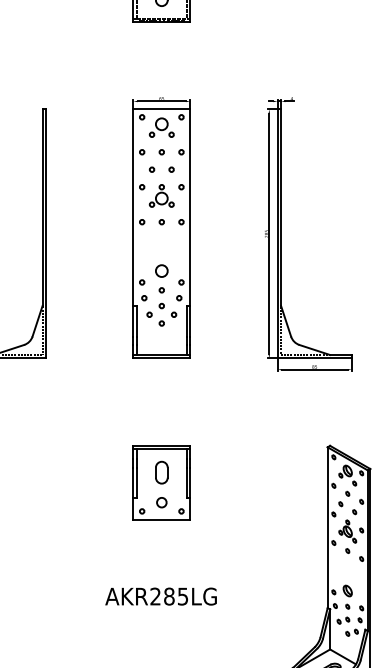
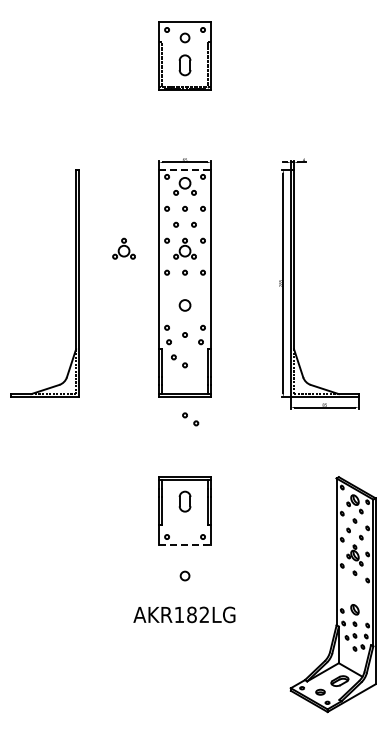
line: (162, 109) -> (185, 169), solid -> dashed
part: (94, 195) -> (123, 248), added
circle: (161, 271) -> (184, 305), moved
part: (167, 310) -> (190, 419), moved
circle: (161, 502) -> (184, 575), moved
line: (162, 520) -> (185, 545), solid -> dashed
text: (168, 596) -> (191, 614), AKR285LG -> AKR182LG

